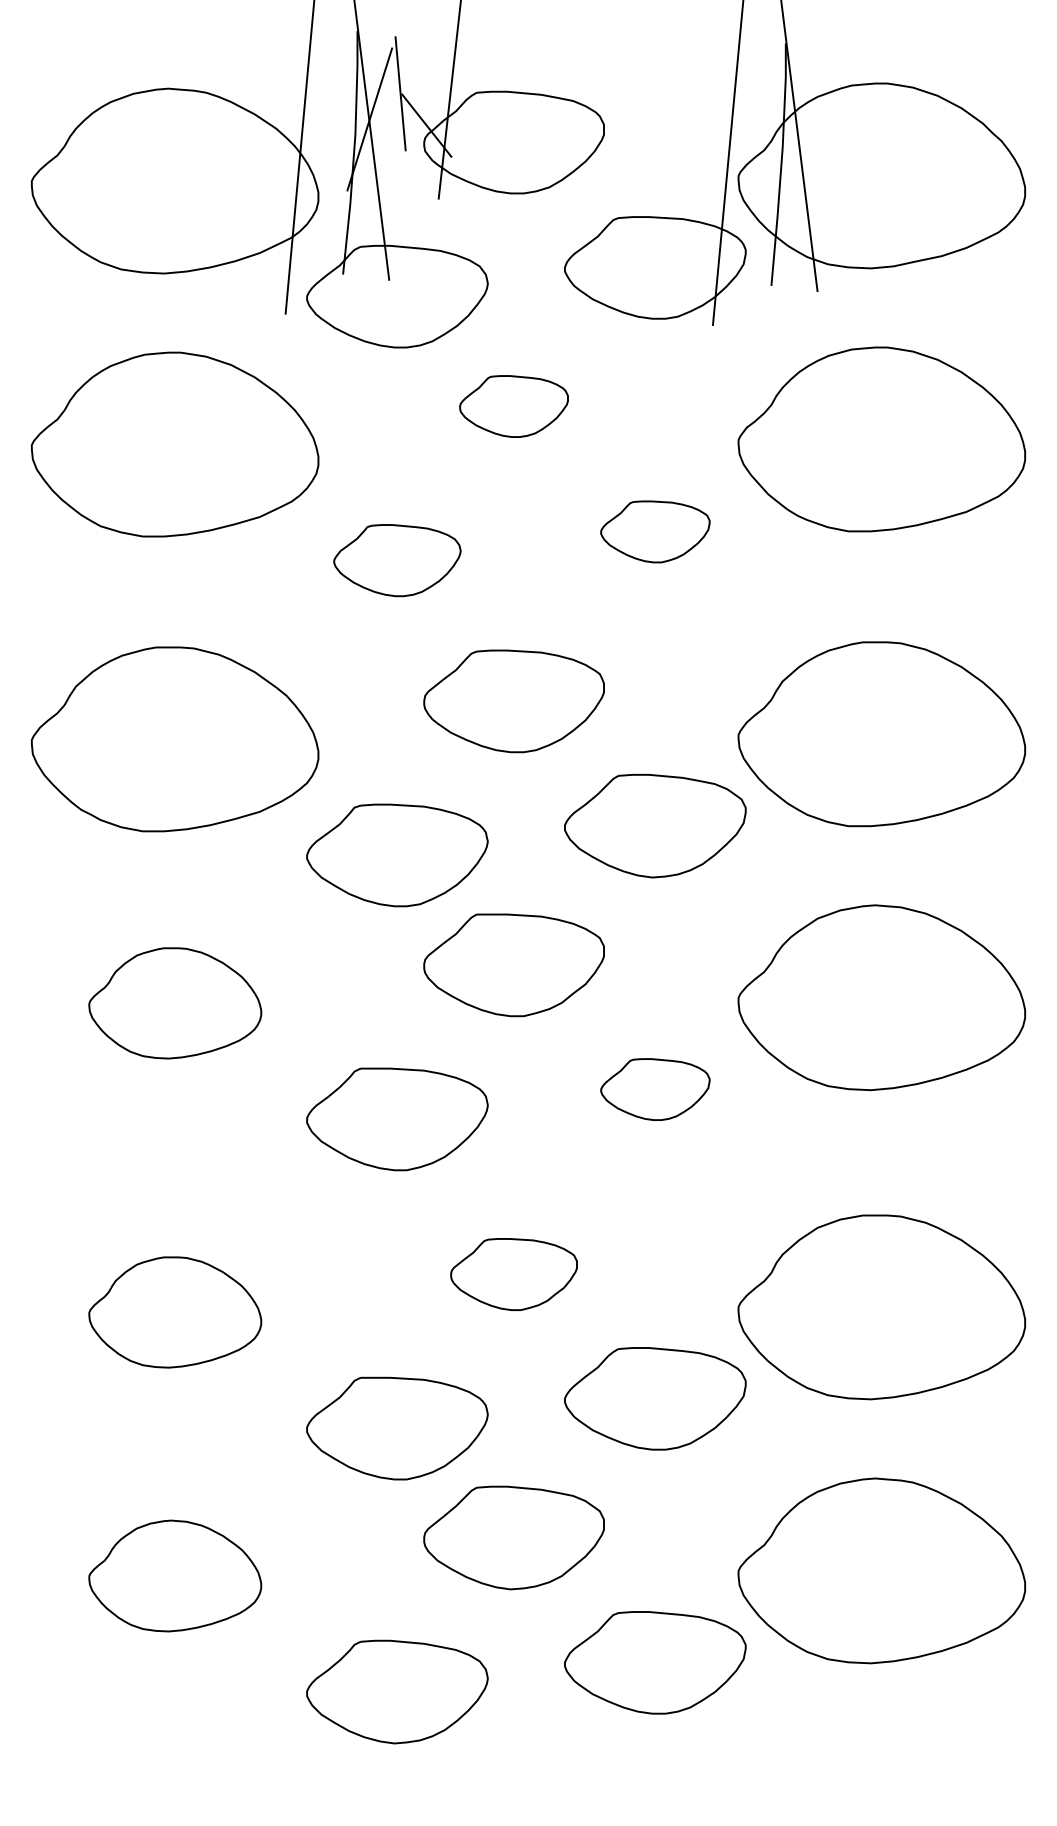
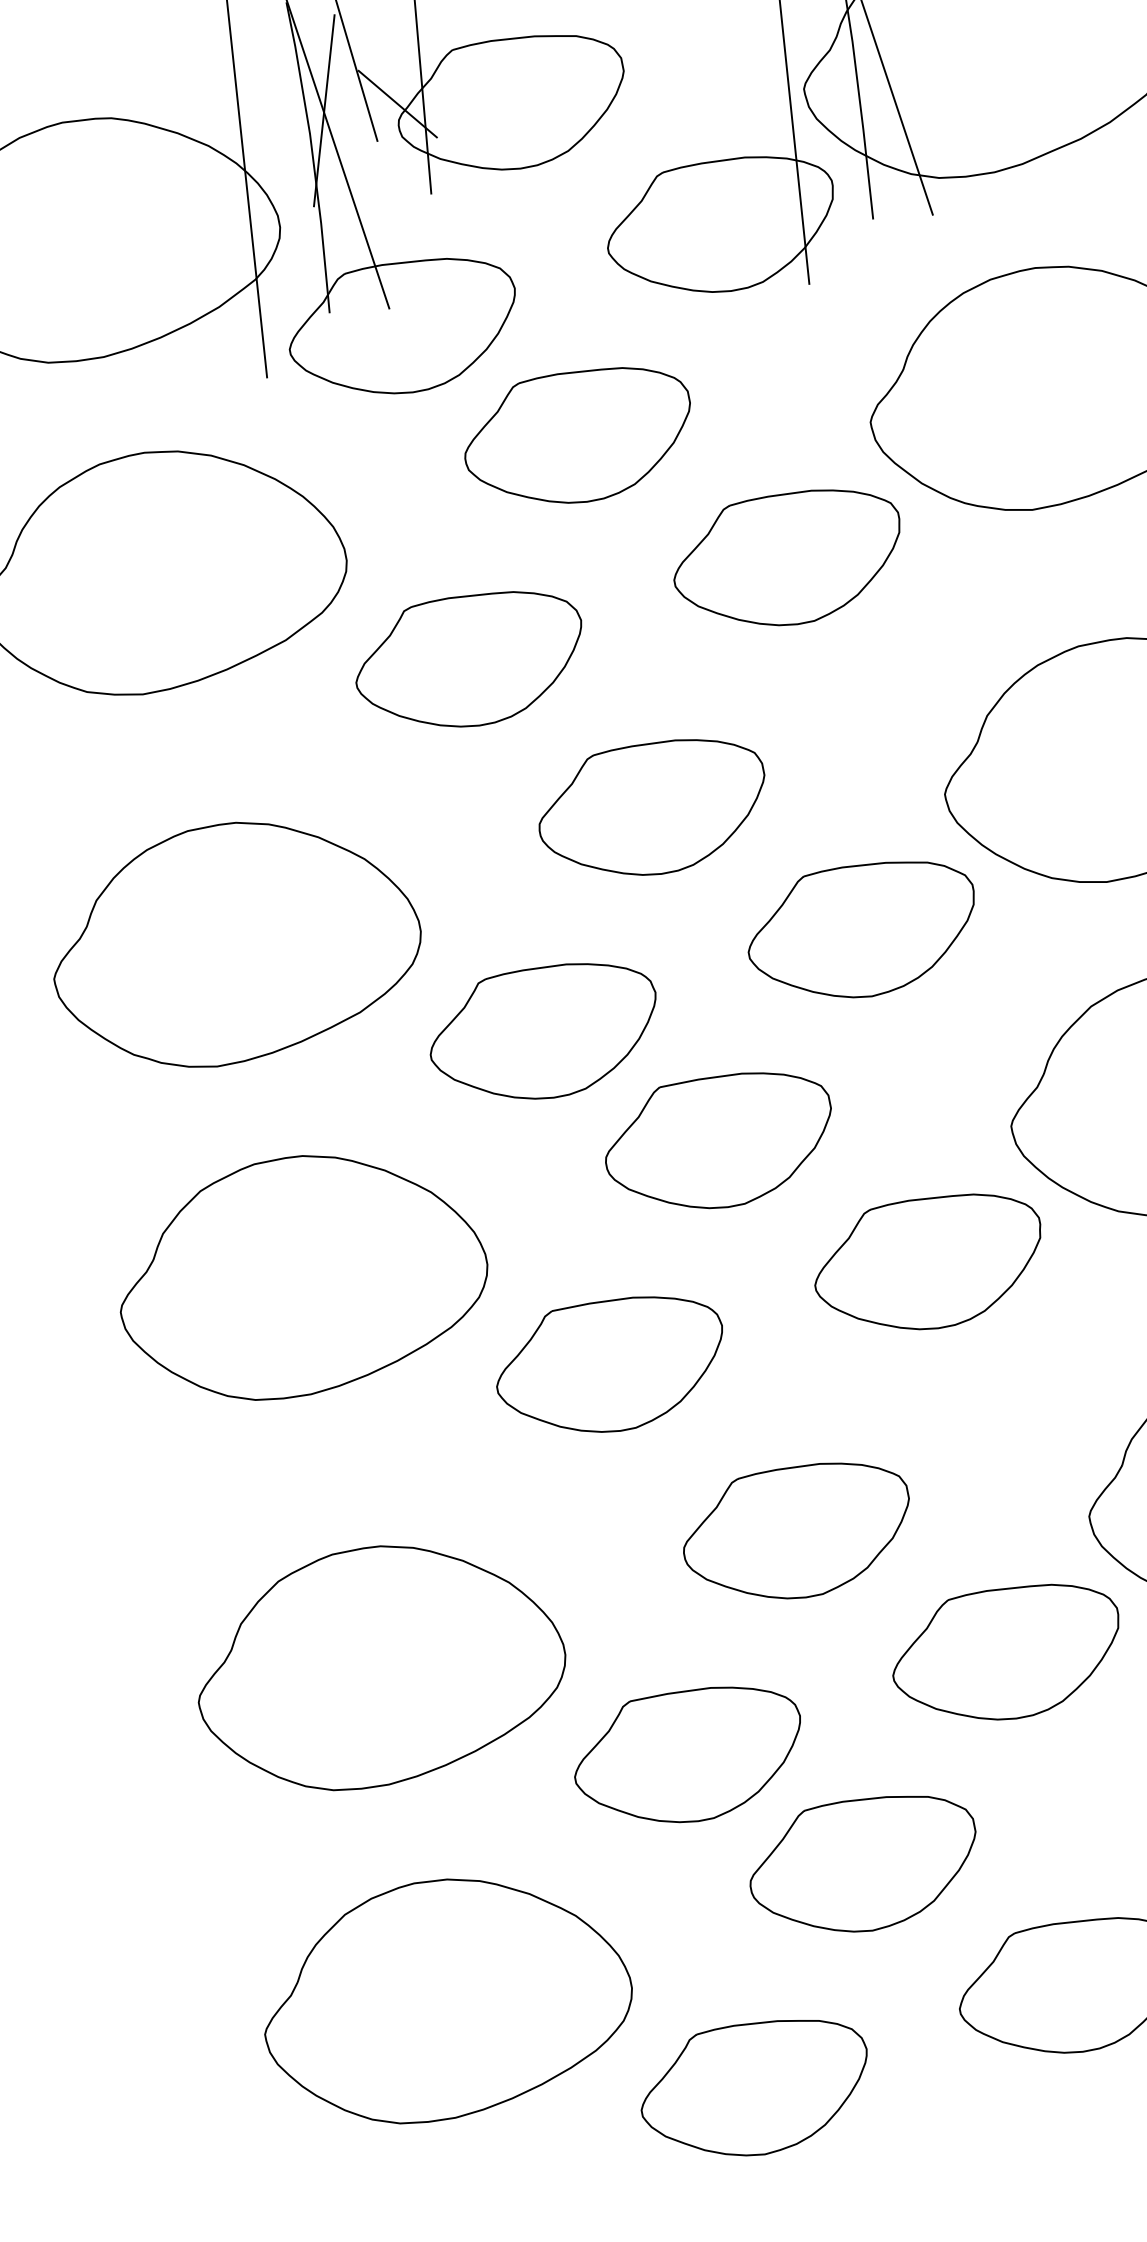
part: (513, 406) -> (578, 436), size x1.67
part: (655, 531) -> (788, 558), size x1.67
part: (397, 560) -> (470, 660), size x1.43
part: (175, 1003) -> (302, 1275), size x1.67
part: (655, 1089) -> (929, 1263), size x1.67
part: (513, 1274) -> (797, 1532), size x1.43
part: (175, 1312) -> (379, 1665), size x1.67
part: (175, 1575) -> (446, 1997), size x1.67

